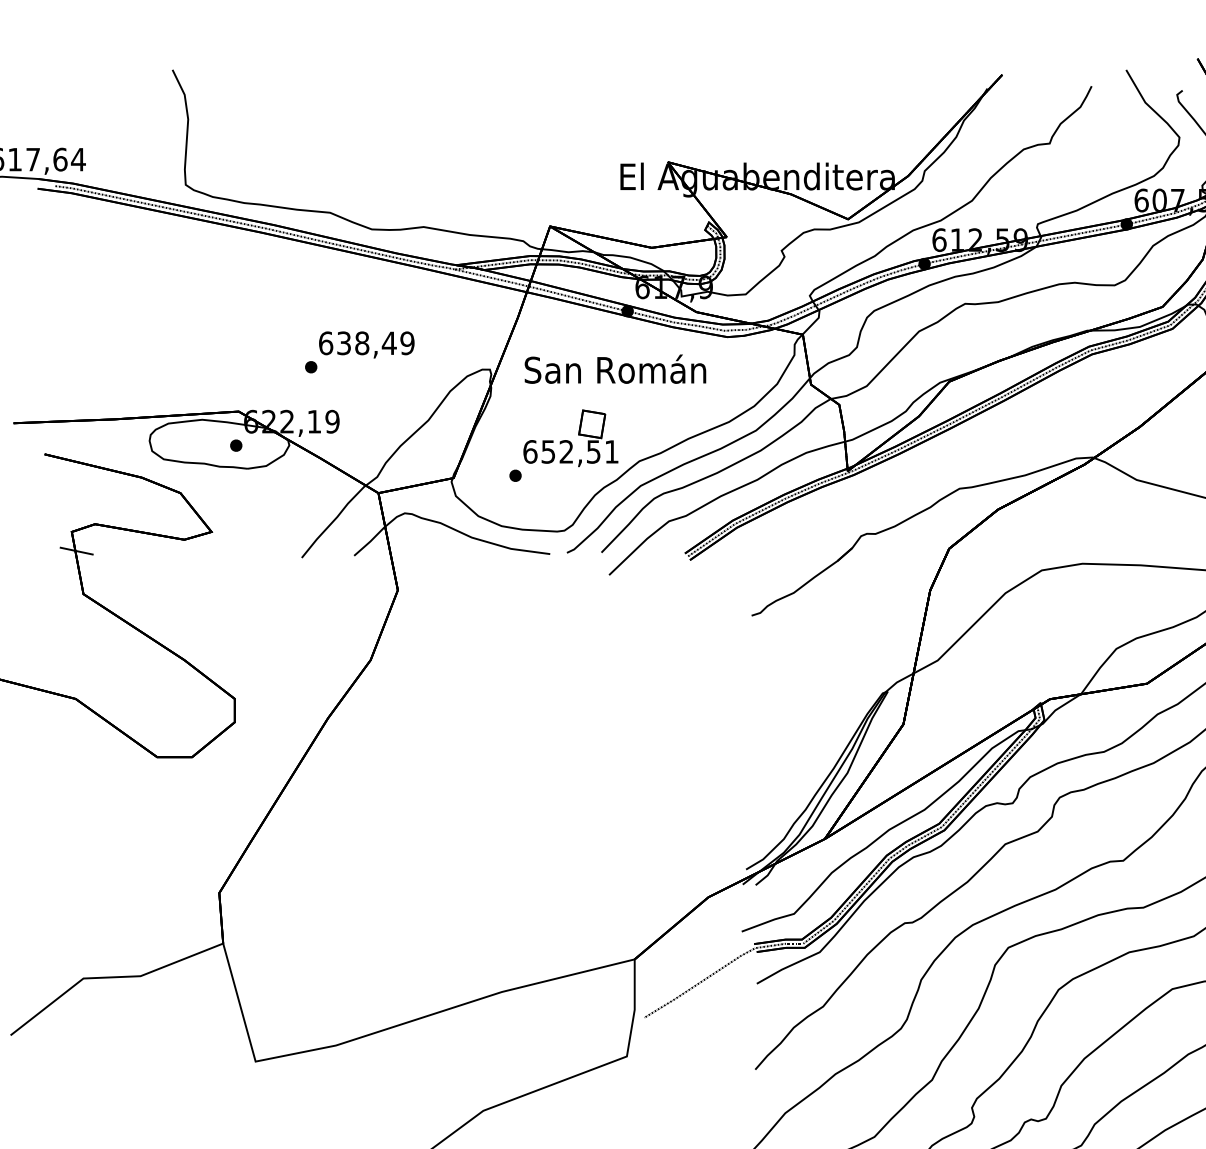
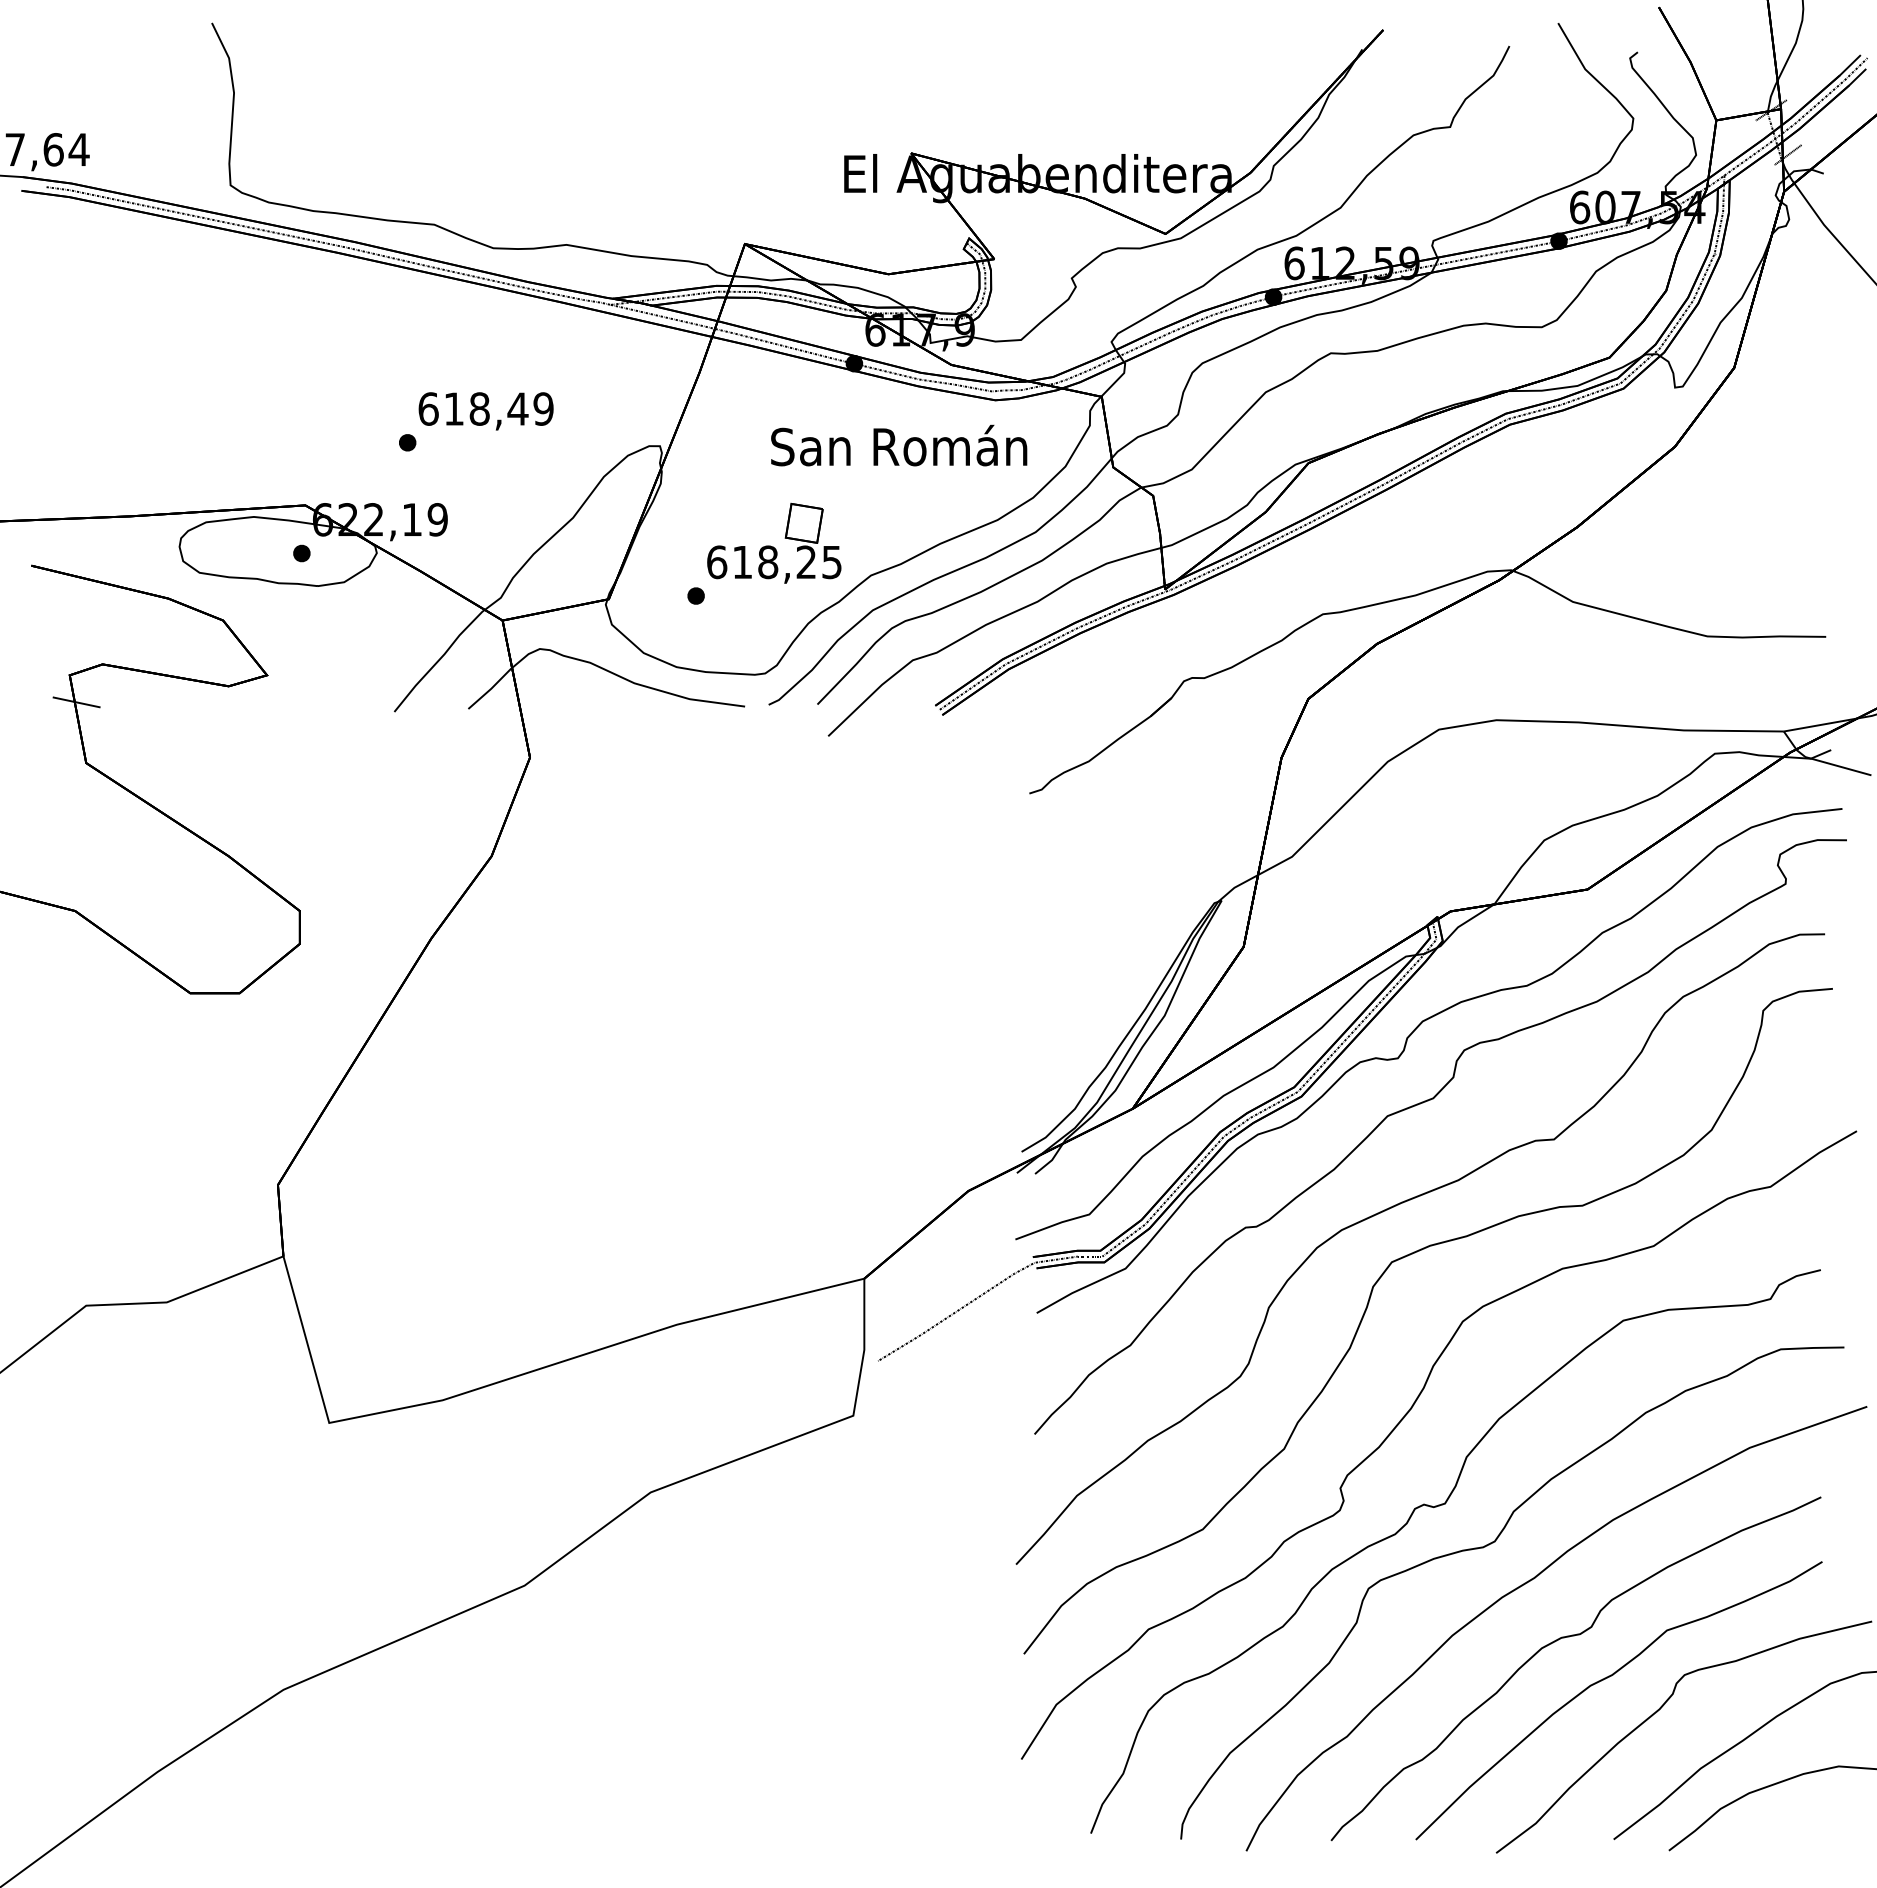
text: (343, 342) -> (453, 408), 638,49 -> 618,49
text: (615, 369) -> (899, 445), moved
text: (580, 452) -> (787, 562), 652,51 -> 618,25

